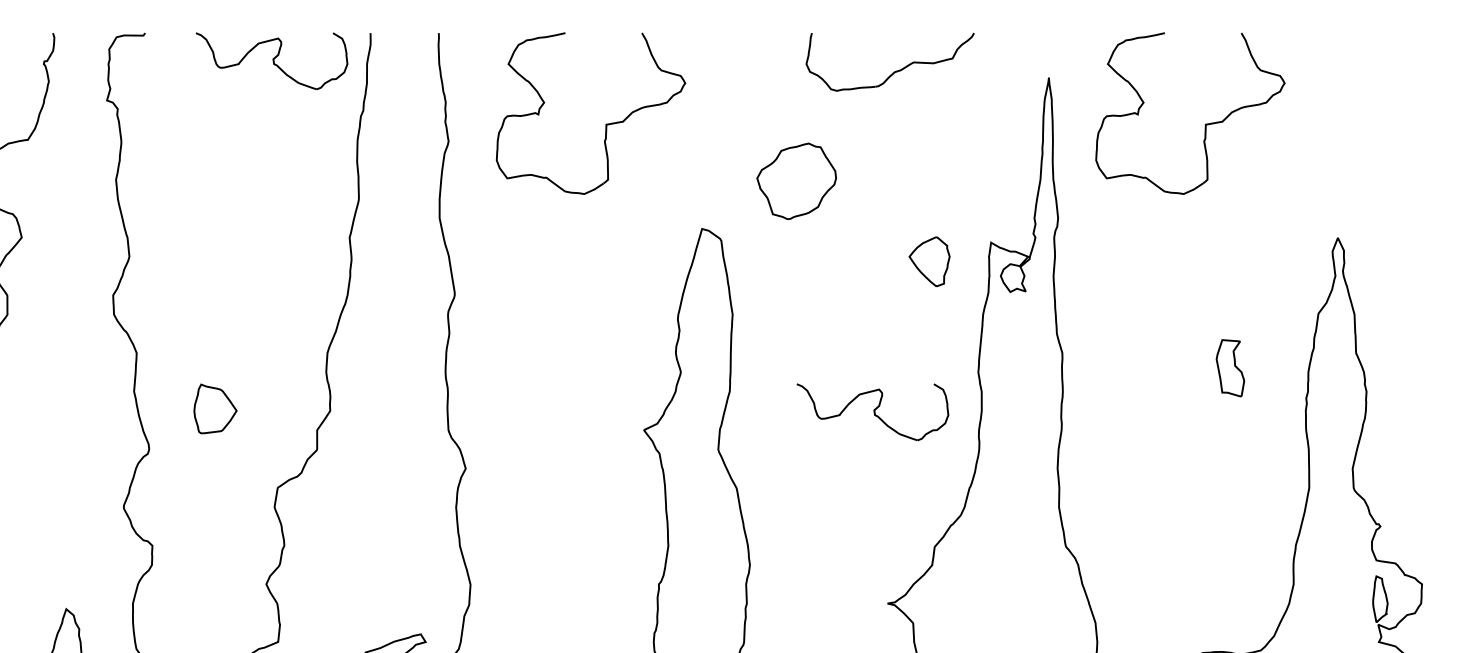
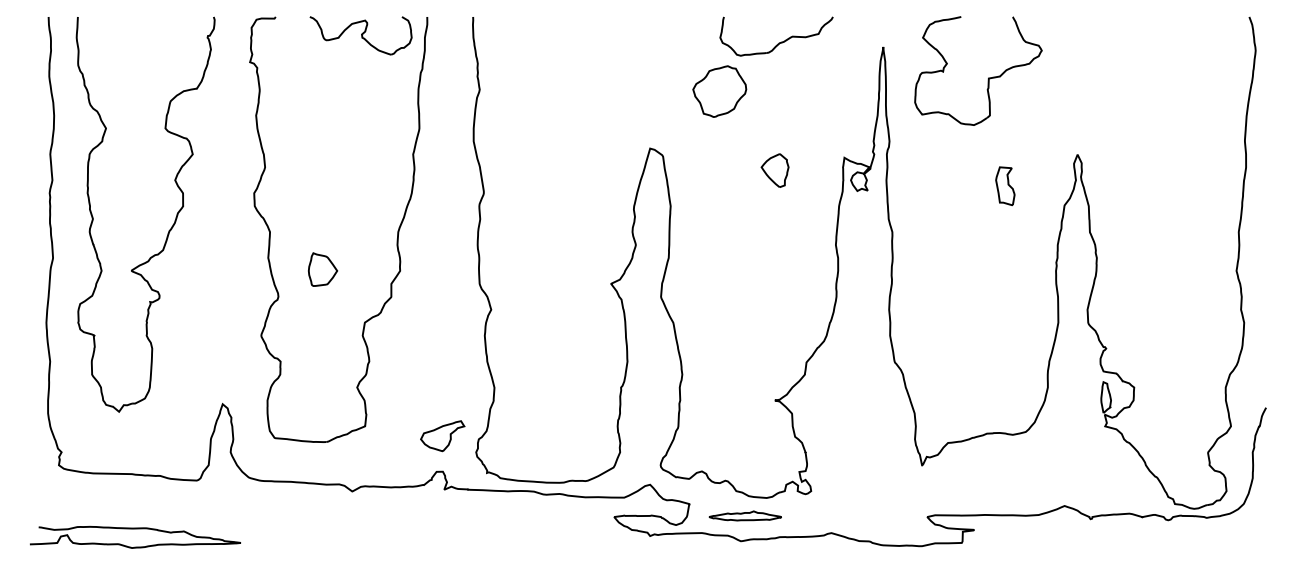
part: (605, 123) -> (585, 77), removed
part: (796, 181) -> (719, 91), moved
part: (928, 261) -> (774, 170), moved
part: (1230, 368) -> (1005, 186), moved
part: (872, 411) -> (764, 271), removed

